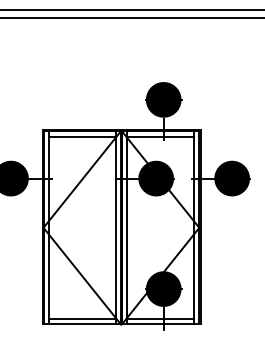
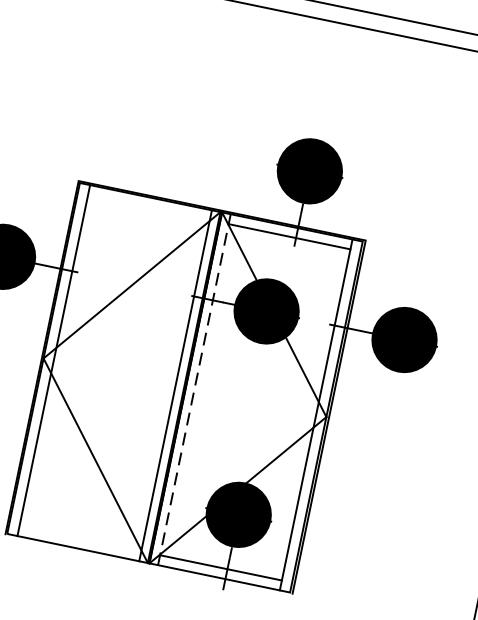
line: (82, 136) -> (148, 207), removed
line: (126, 227) -> (194, 389), solid -> dashed
line: (82, 319) -> (79, 539), removed

